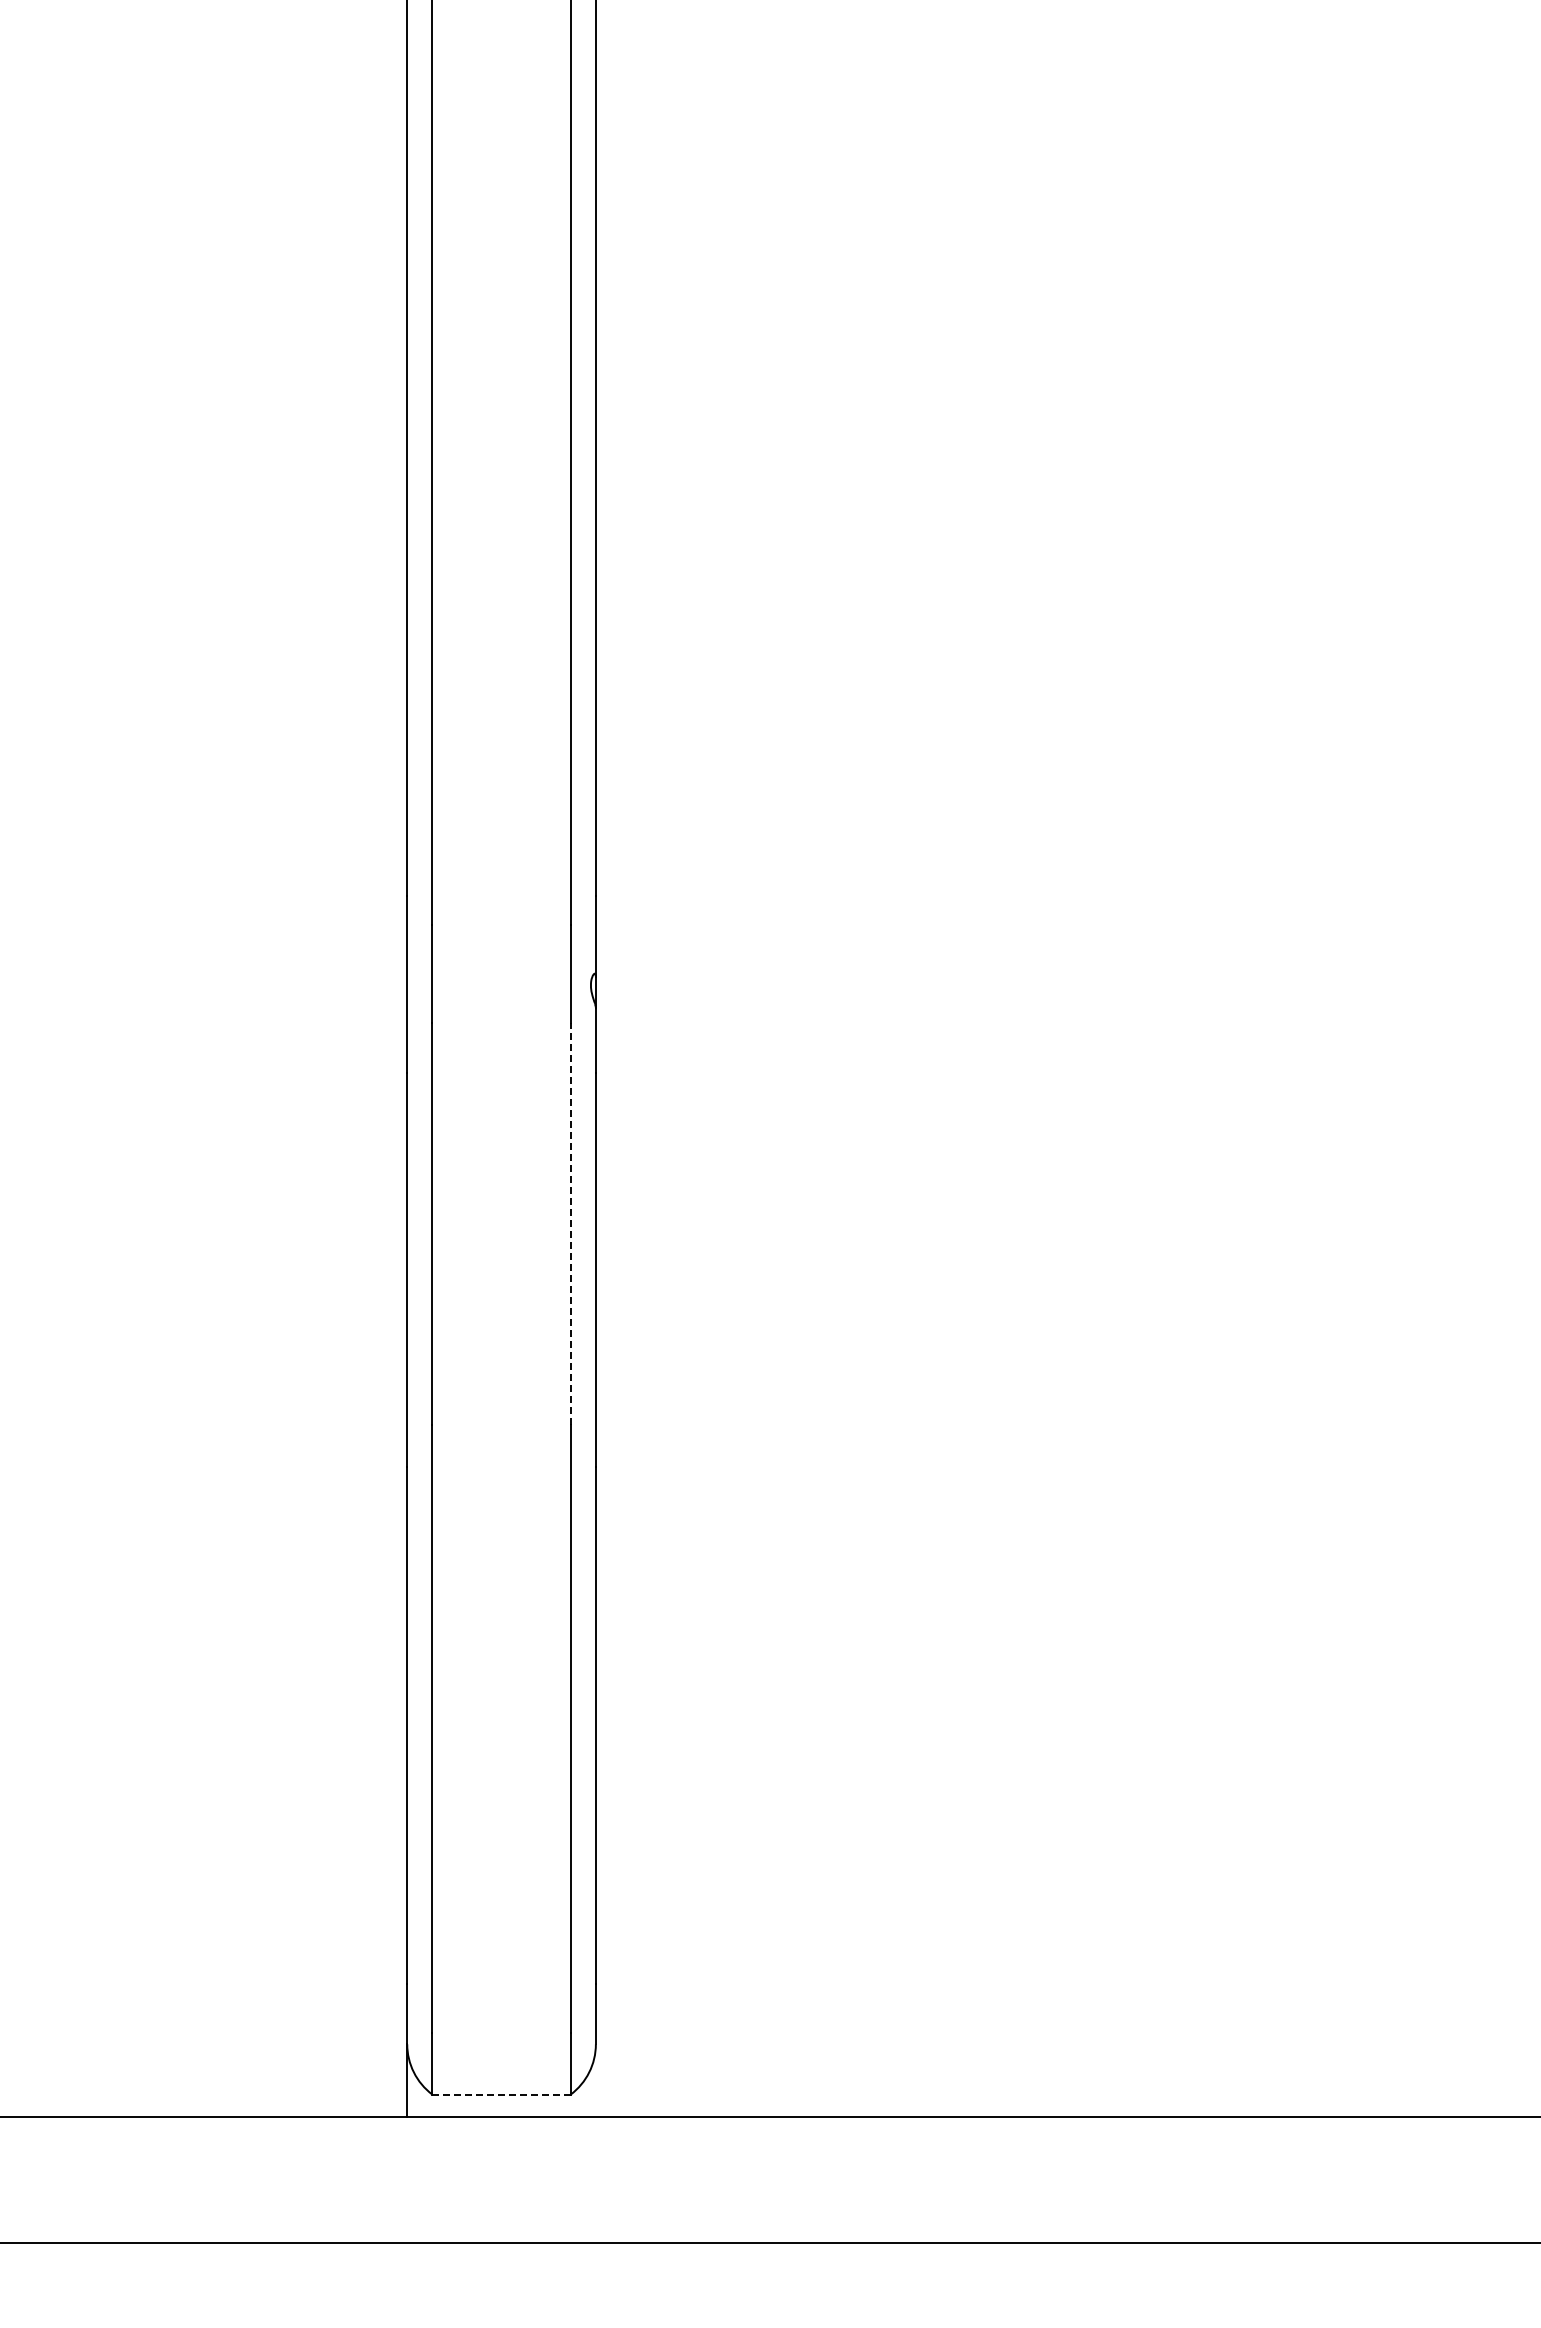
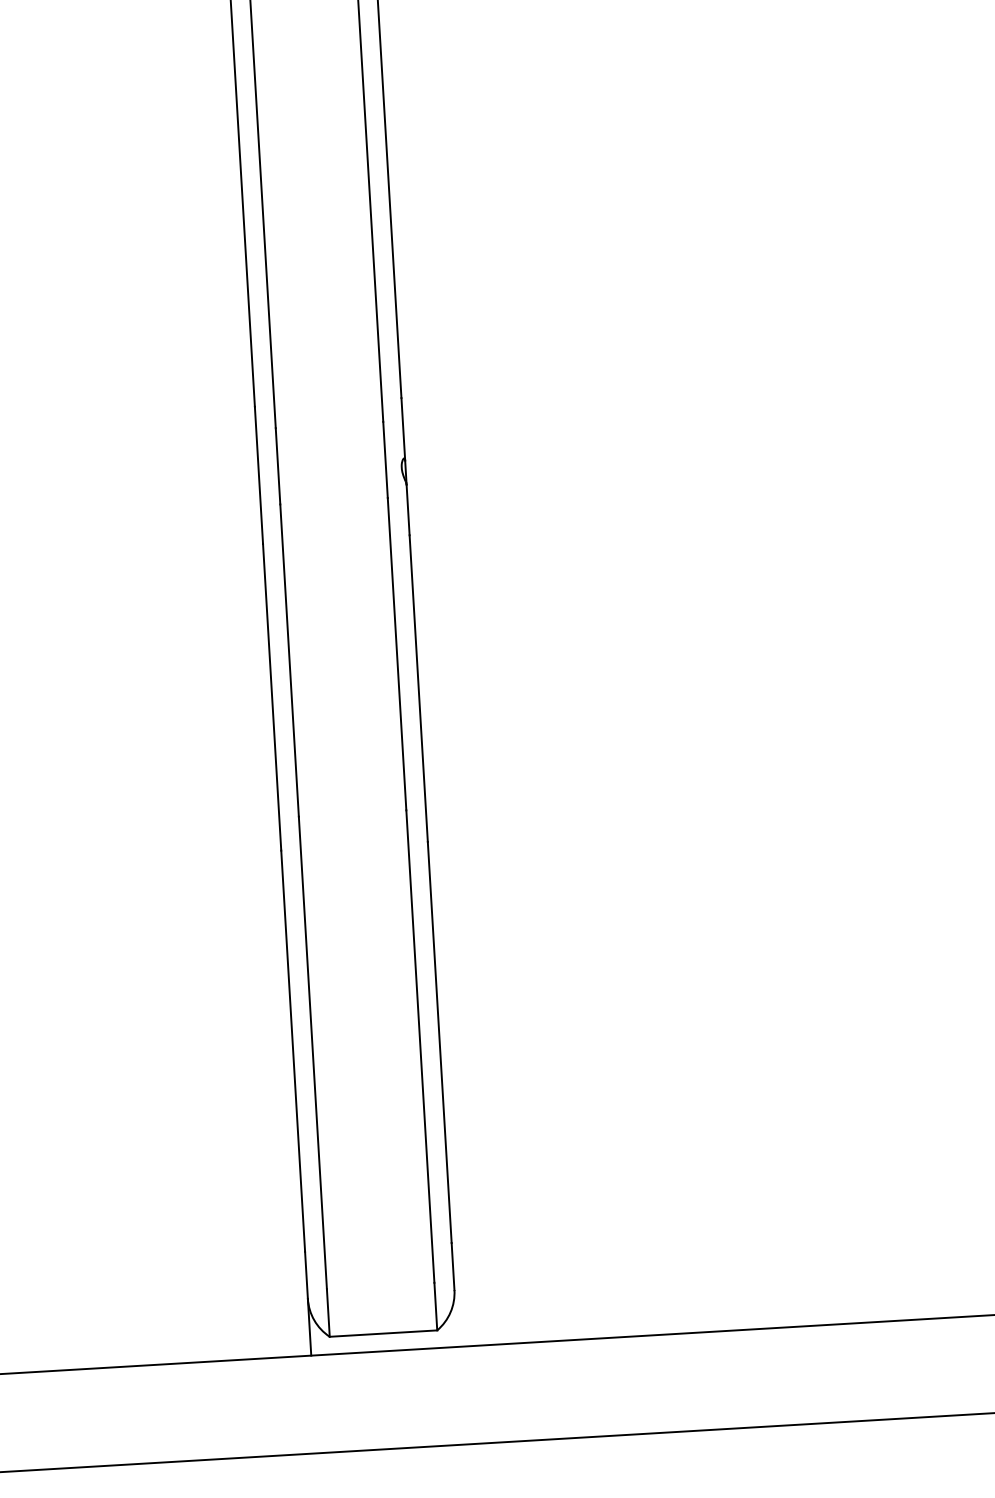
line: (570, 1224) -> (396, 654), dashed -> solid
line: (501, 2094) -> (383, 1333), dashed -> solid

